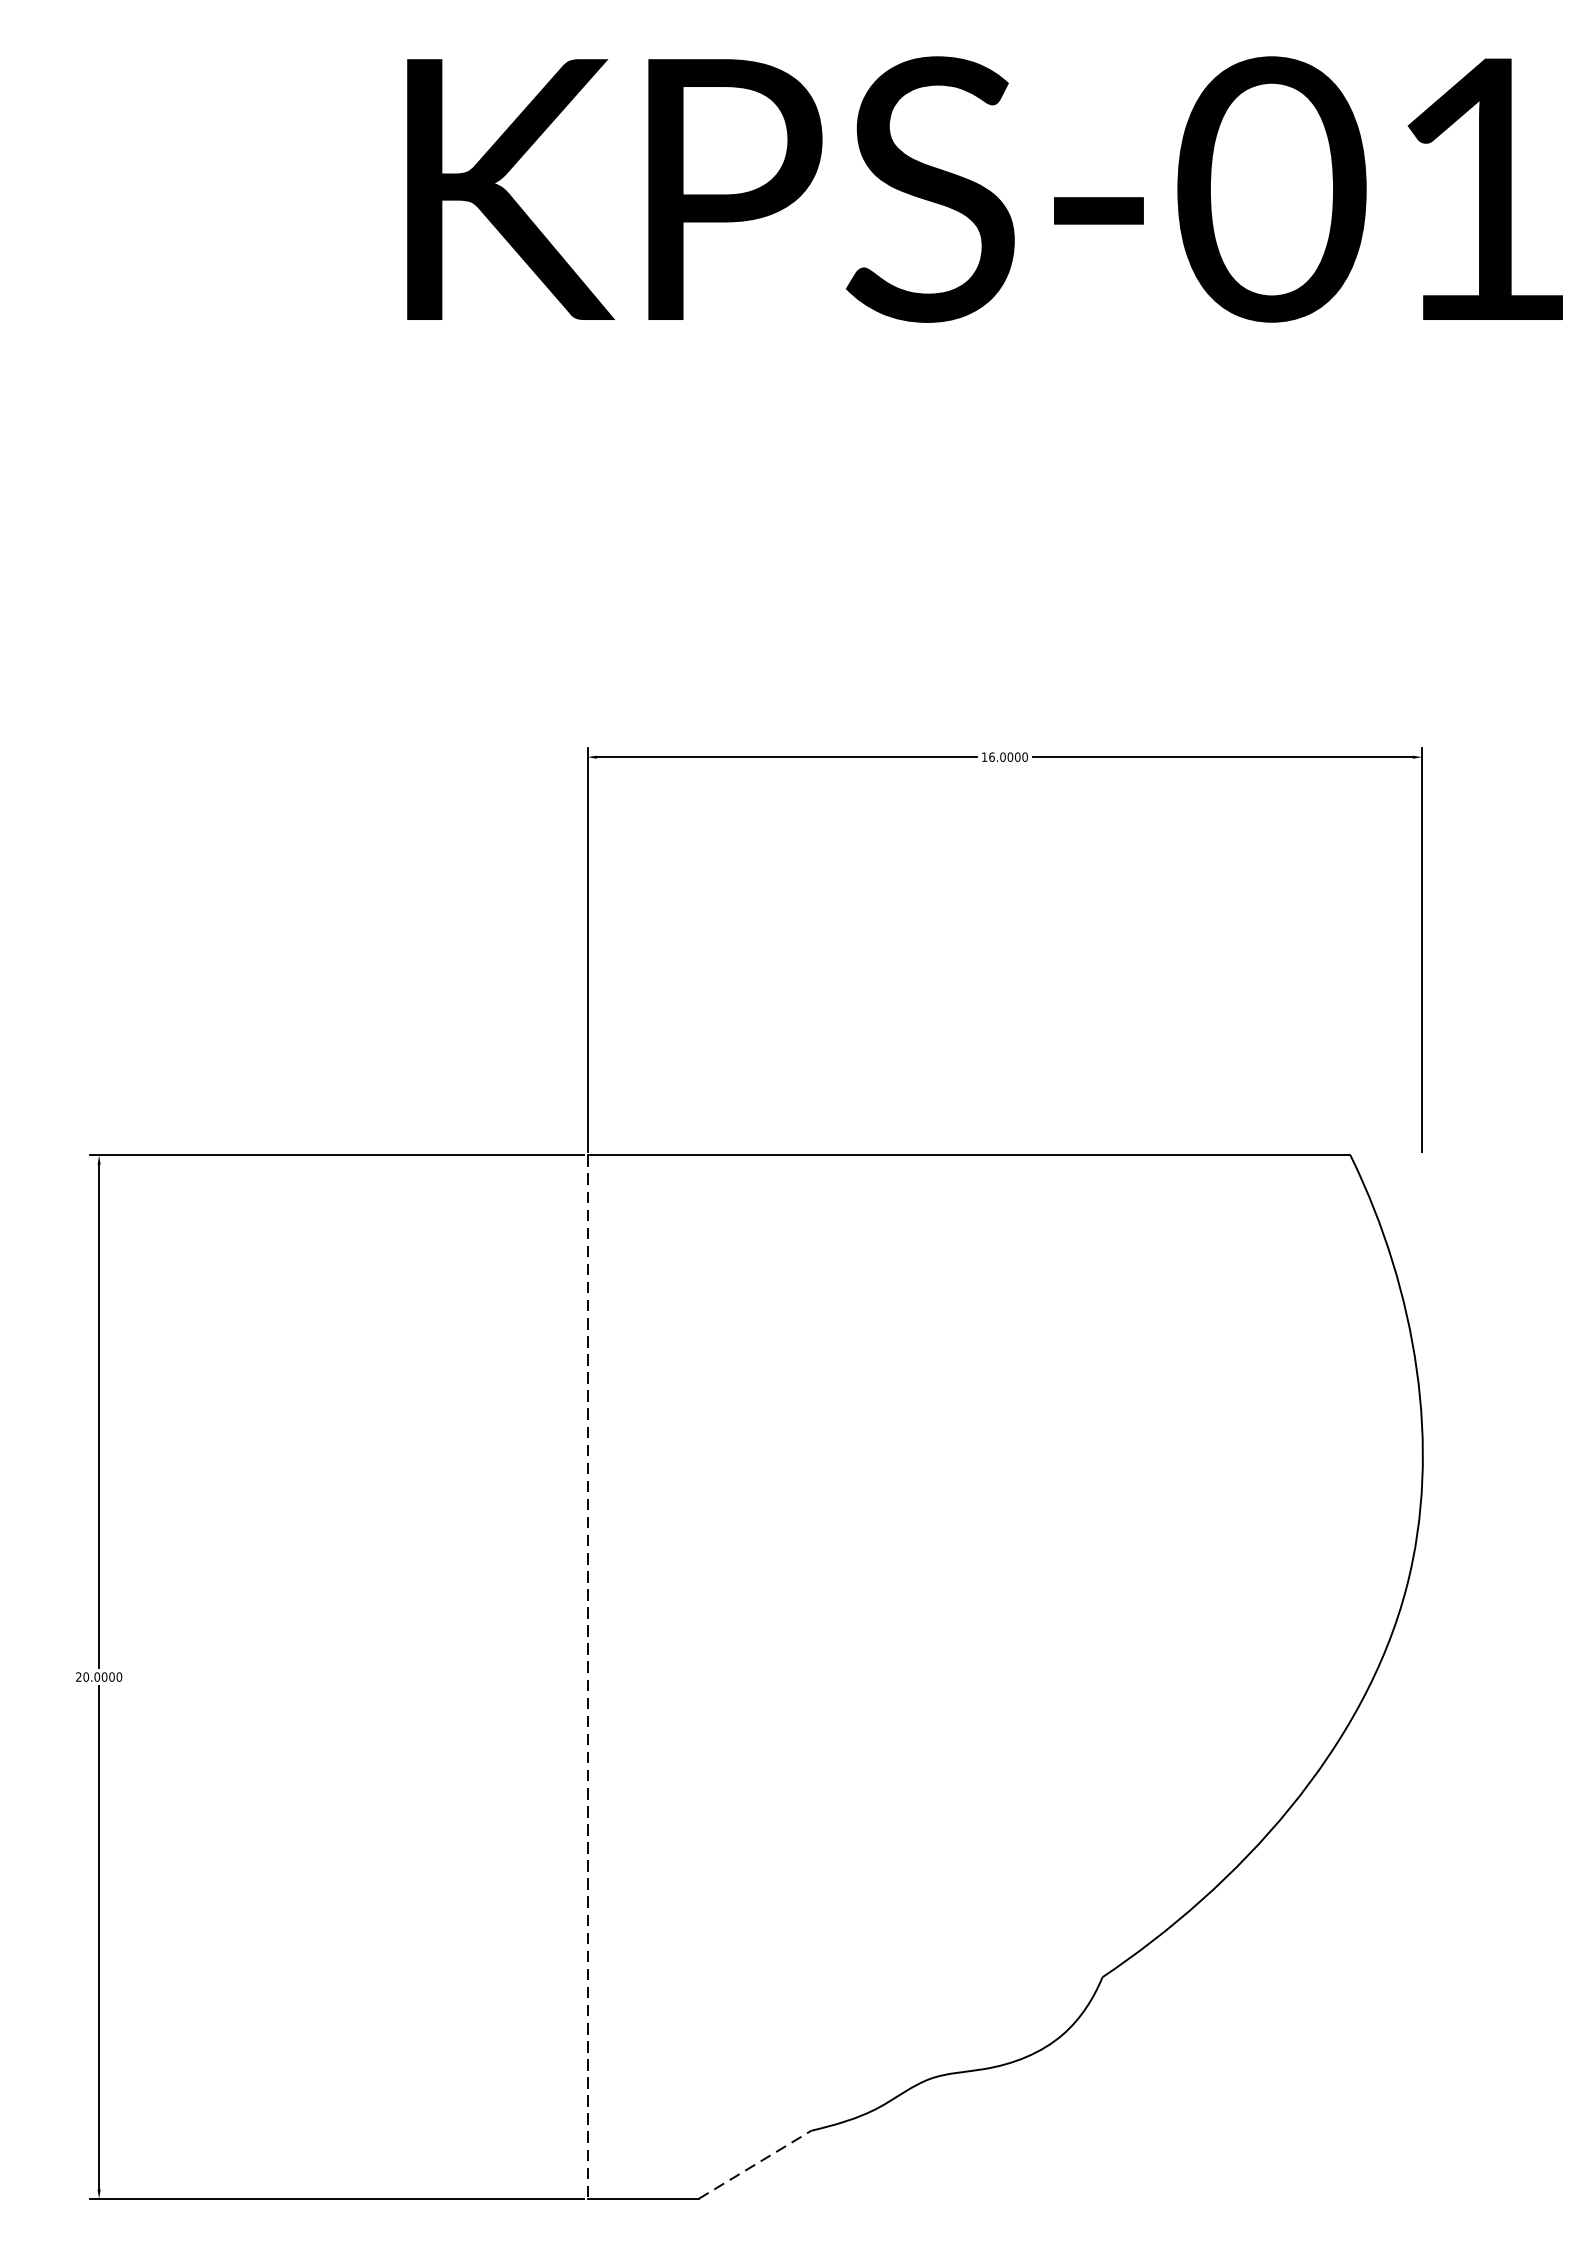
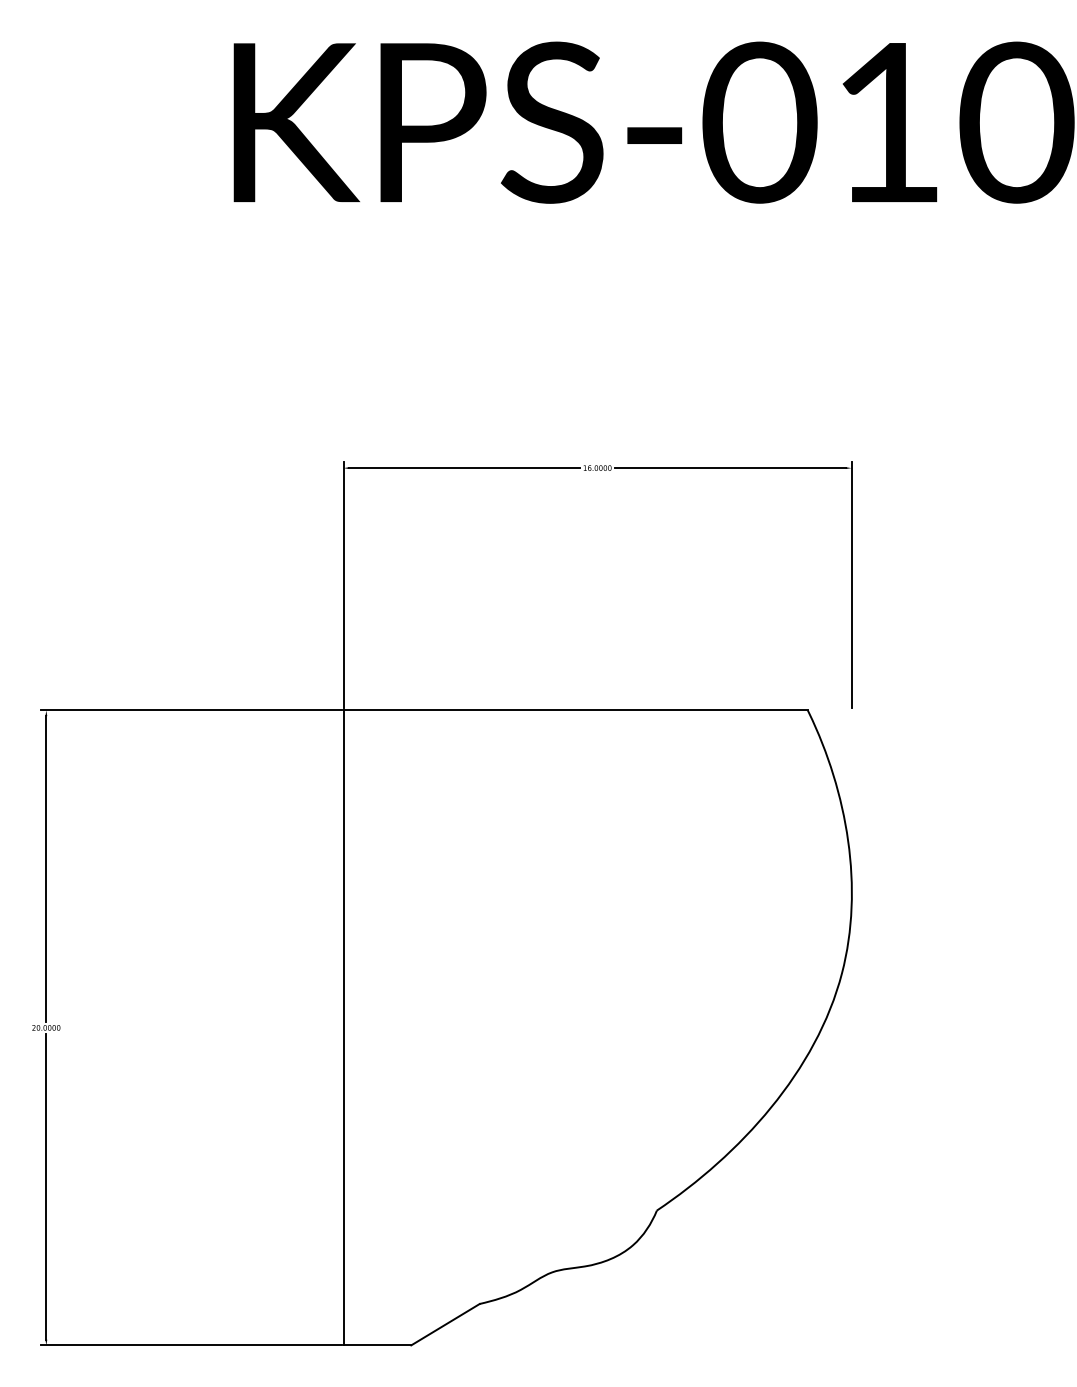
line: (587, 1678) -> (343, 1028), dashed -> solid
line: (755, 2164) -> (445, 1324), dashed -> solid

